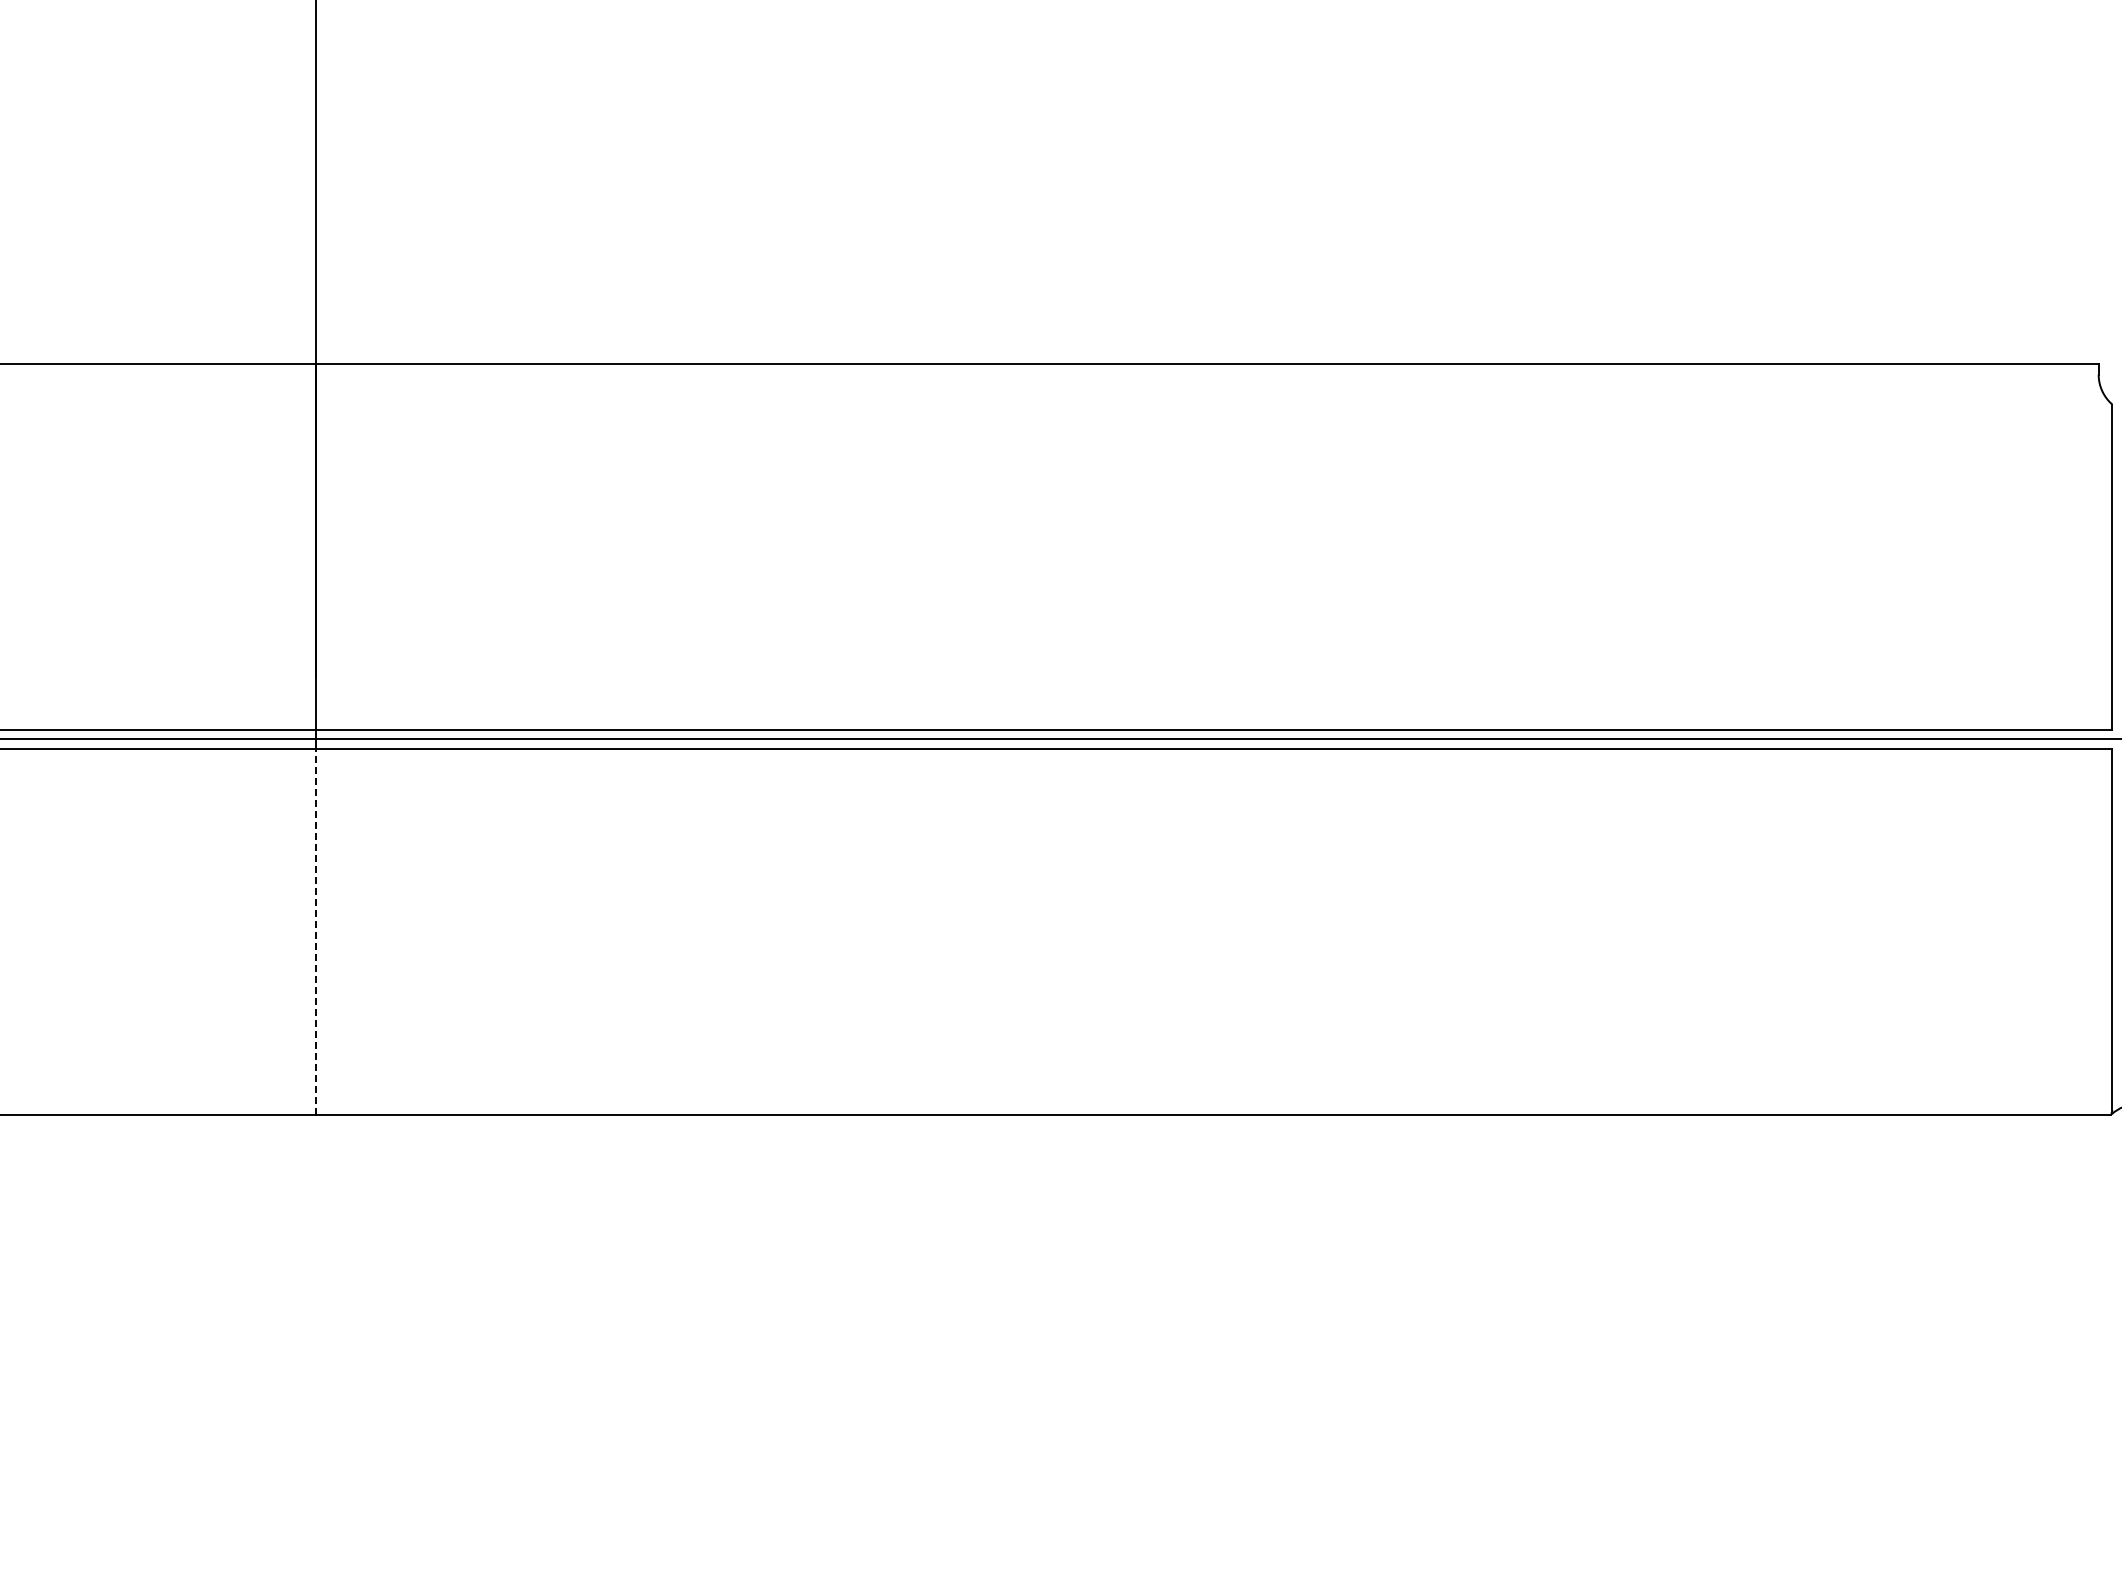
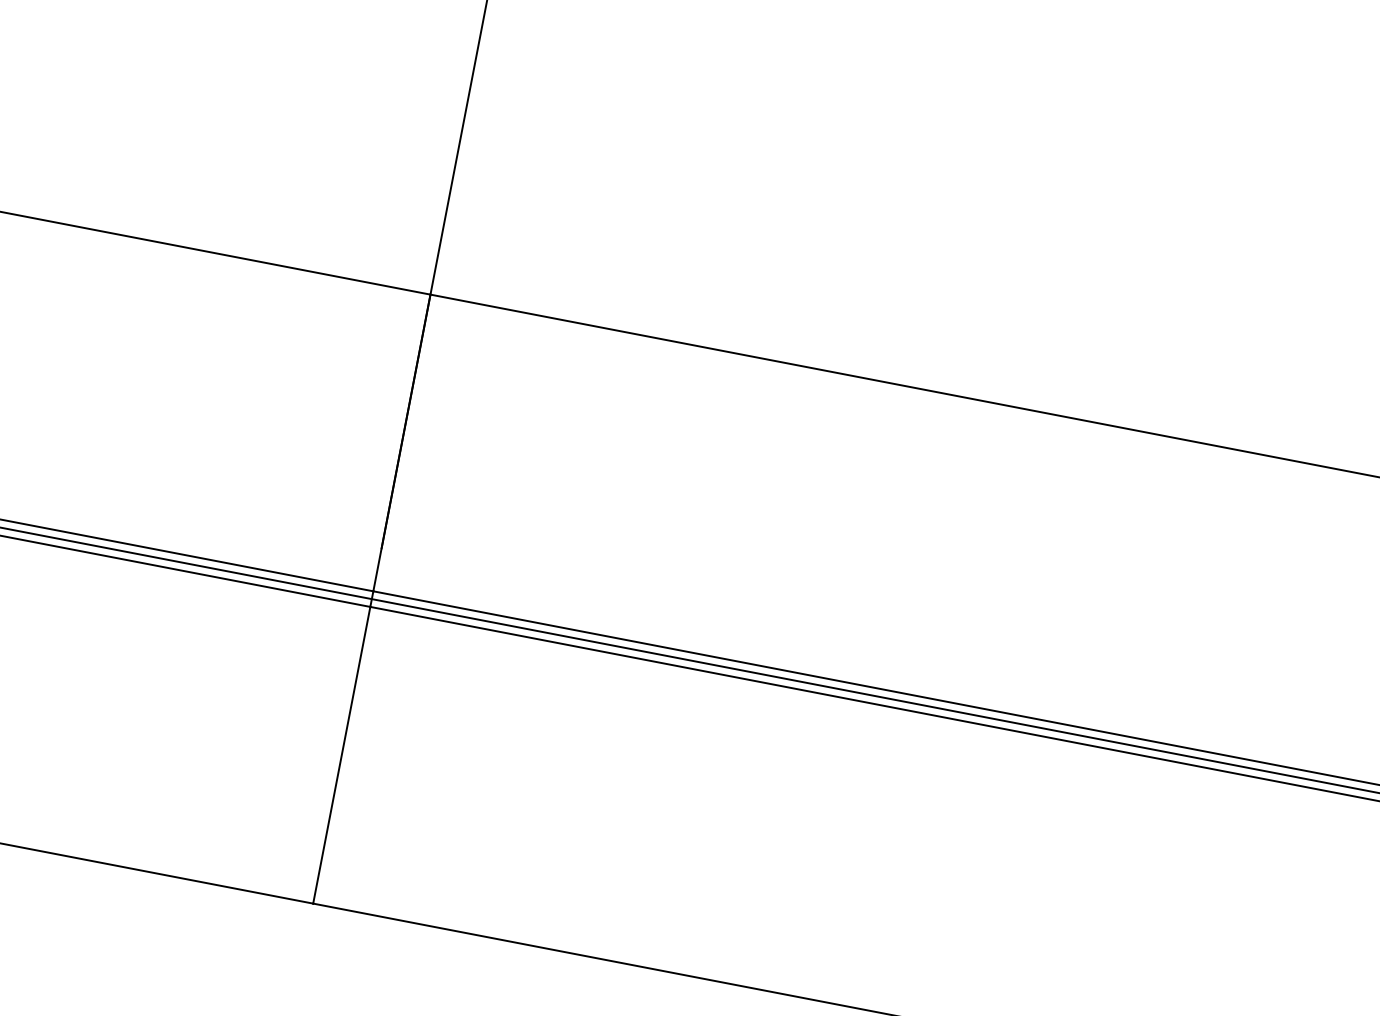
line: (315, 931) -> (341, 755), dashed -> solid

